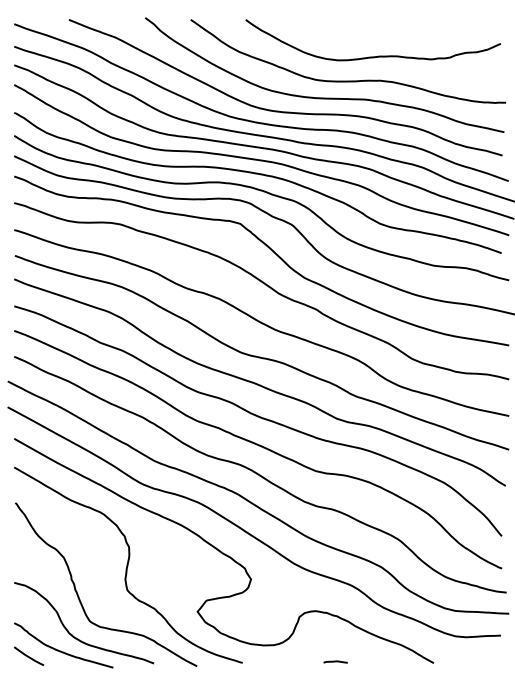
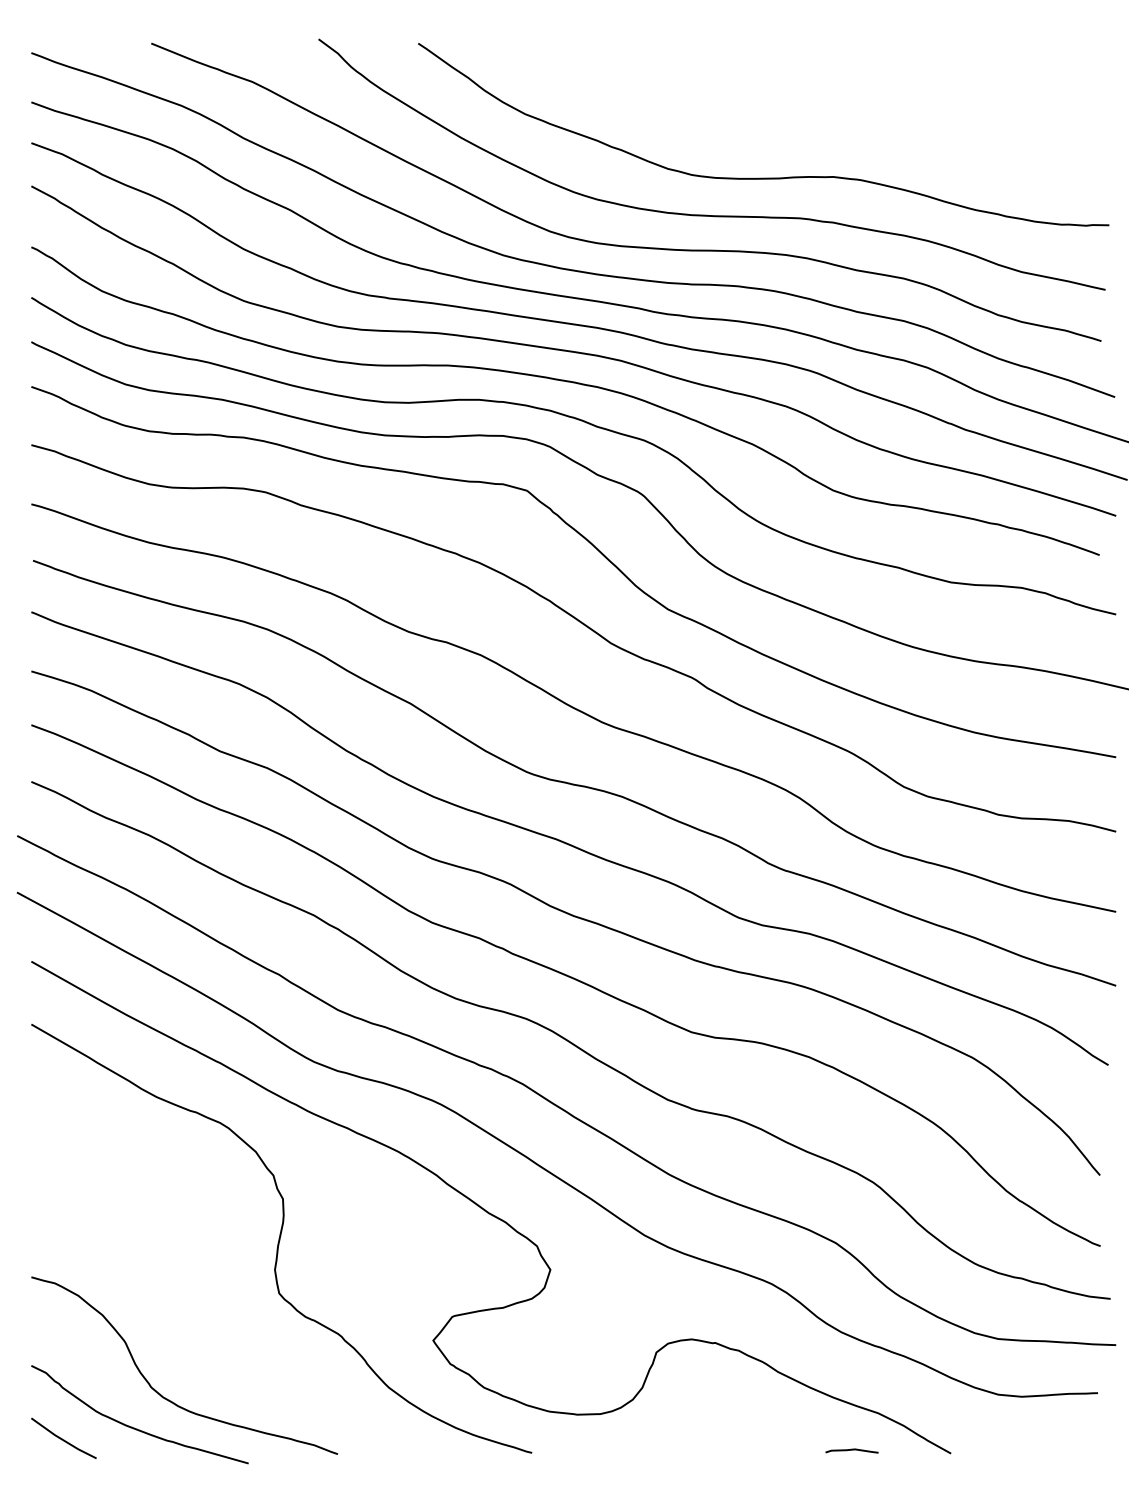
curve: (378, 55) -> (829, 121), removed
curve: (78, 593) -> (172, 1300), removed
line: (335, 661) -> (851, 1449), moved

